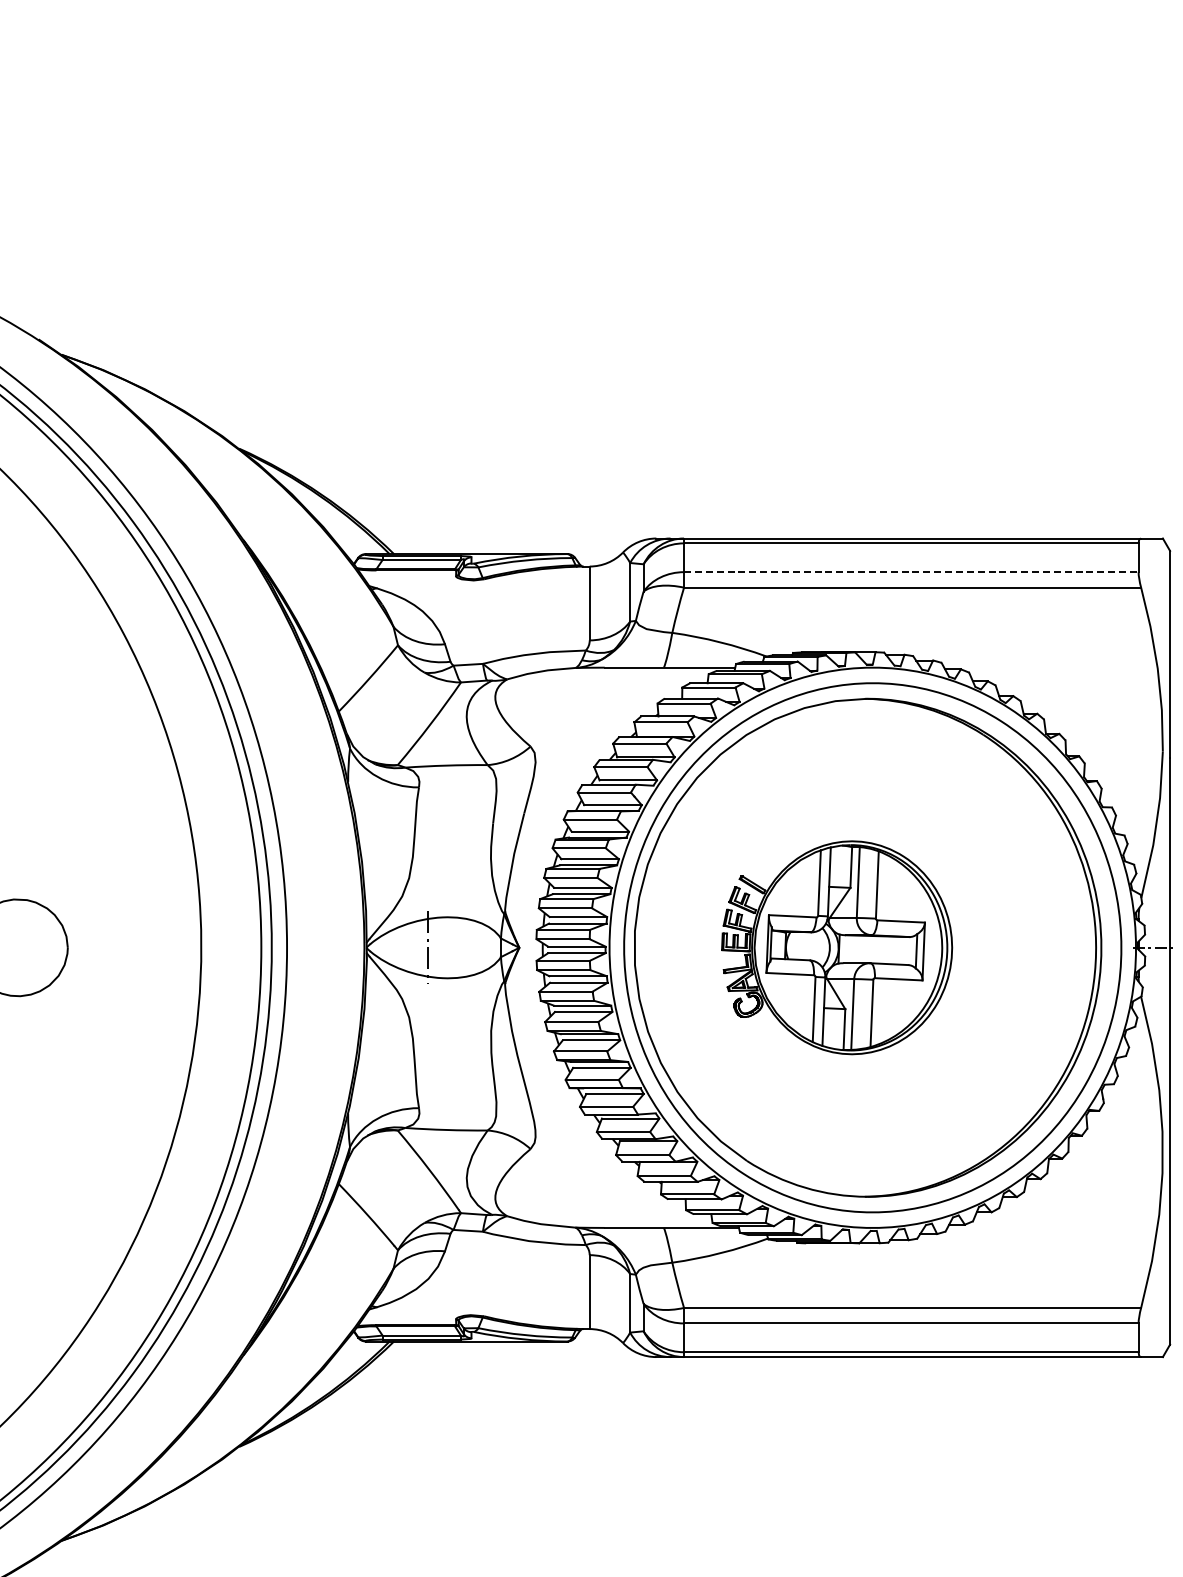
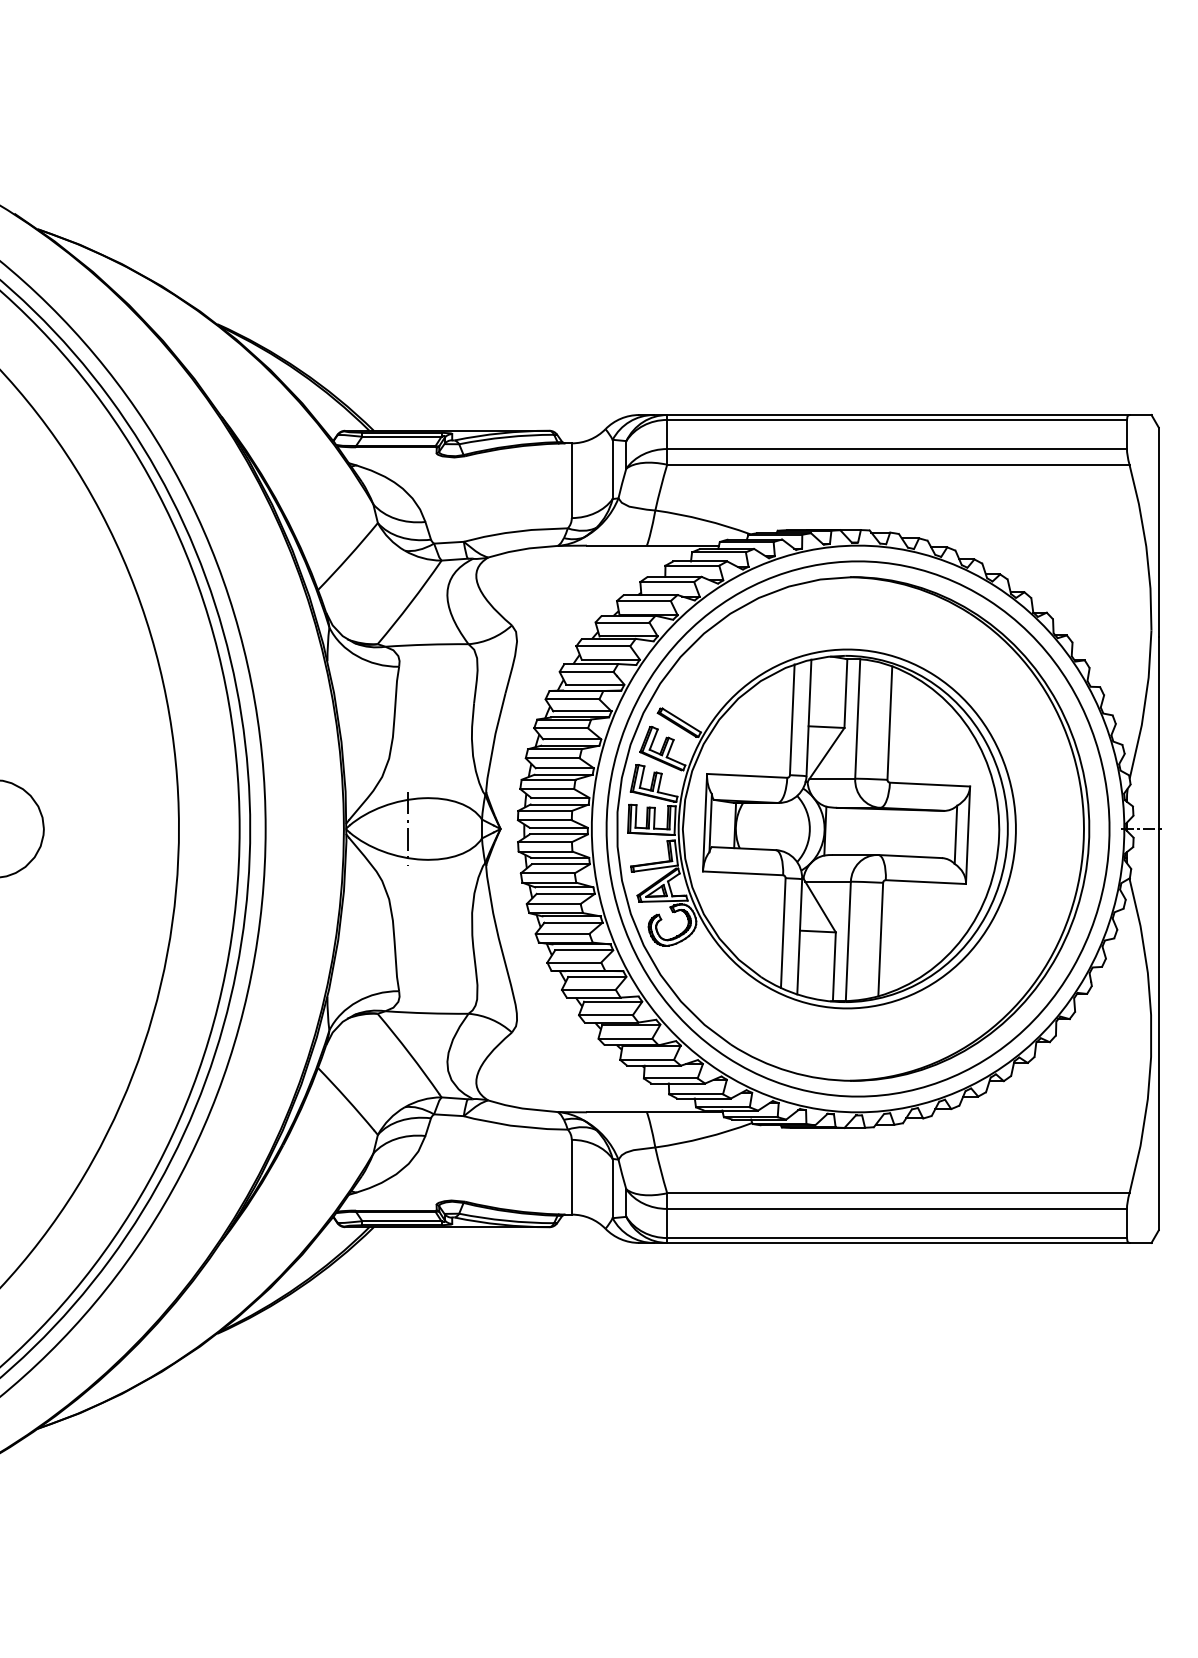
line: (911, 572) -> (897, 449), dashed -> solid
part: (836, 947) -> (821, 828), size x1.67

